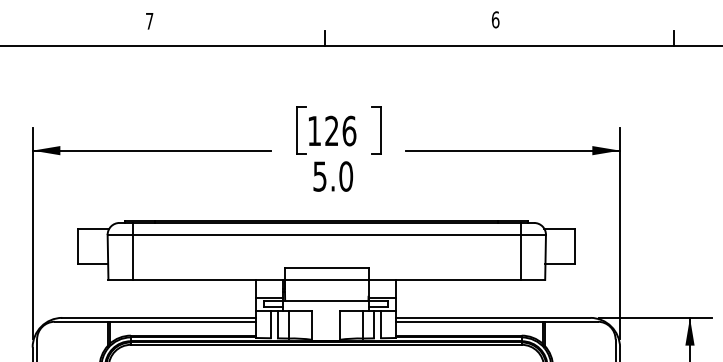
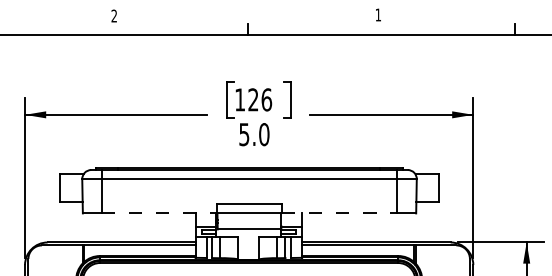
text: (495, 19) -> (378, 14), 6 -> 1
text: (148, 20) -> (113, 15), 7 -> 2
line: (208, 279) -> (159, 213), solid -> dashed
line: (444, 279) -> (339, 213), solid -> dashed

